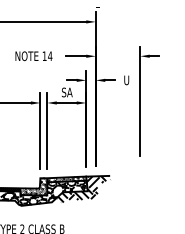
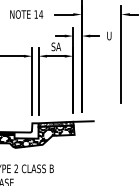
hatch: (33, 186) -> (26, 130), removed
hatch: (83, 188) -> (70, 132), removed

